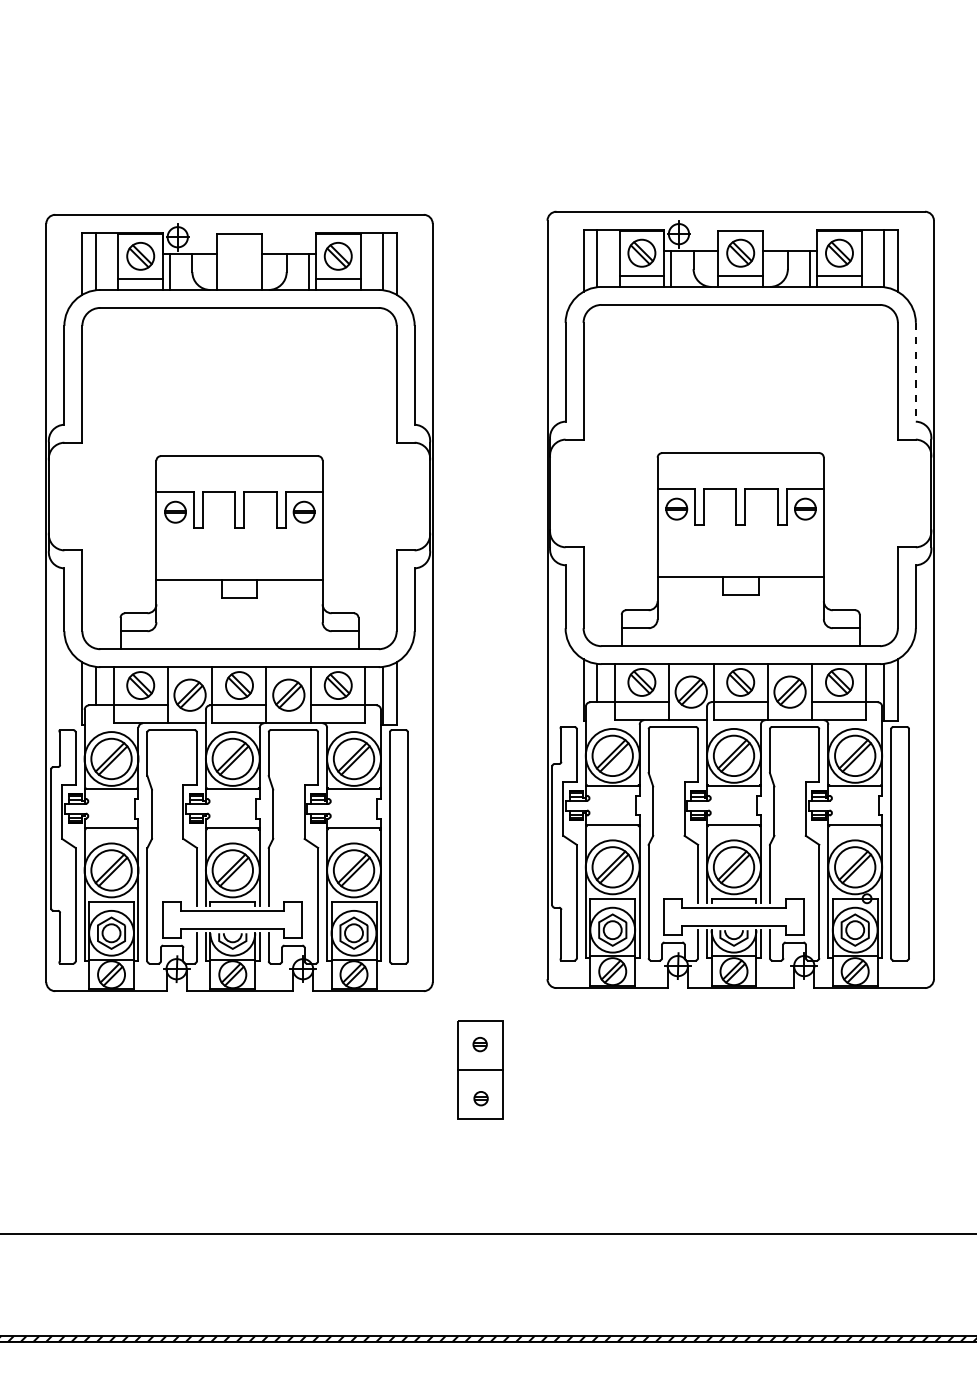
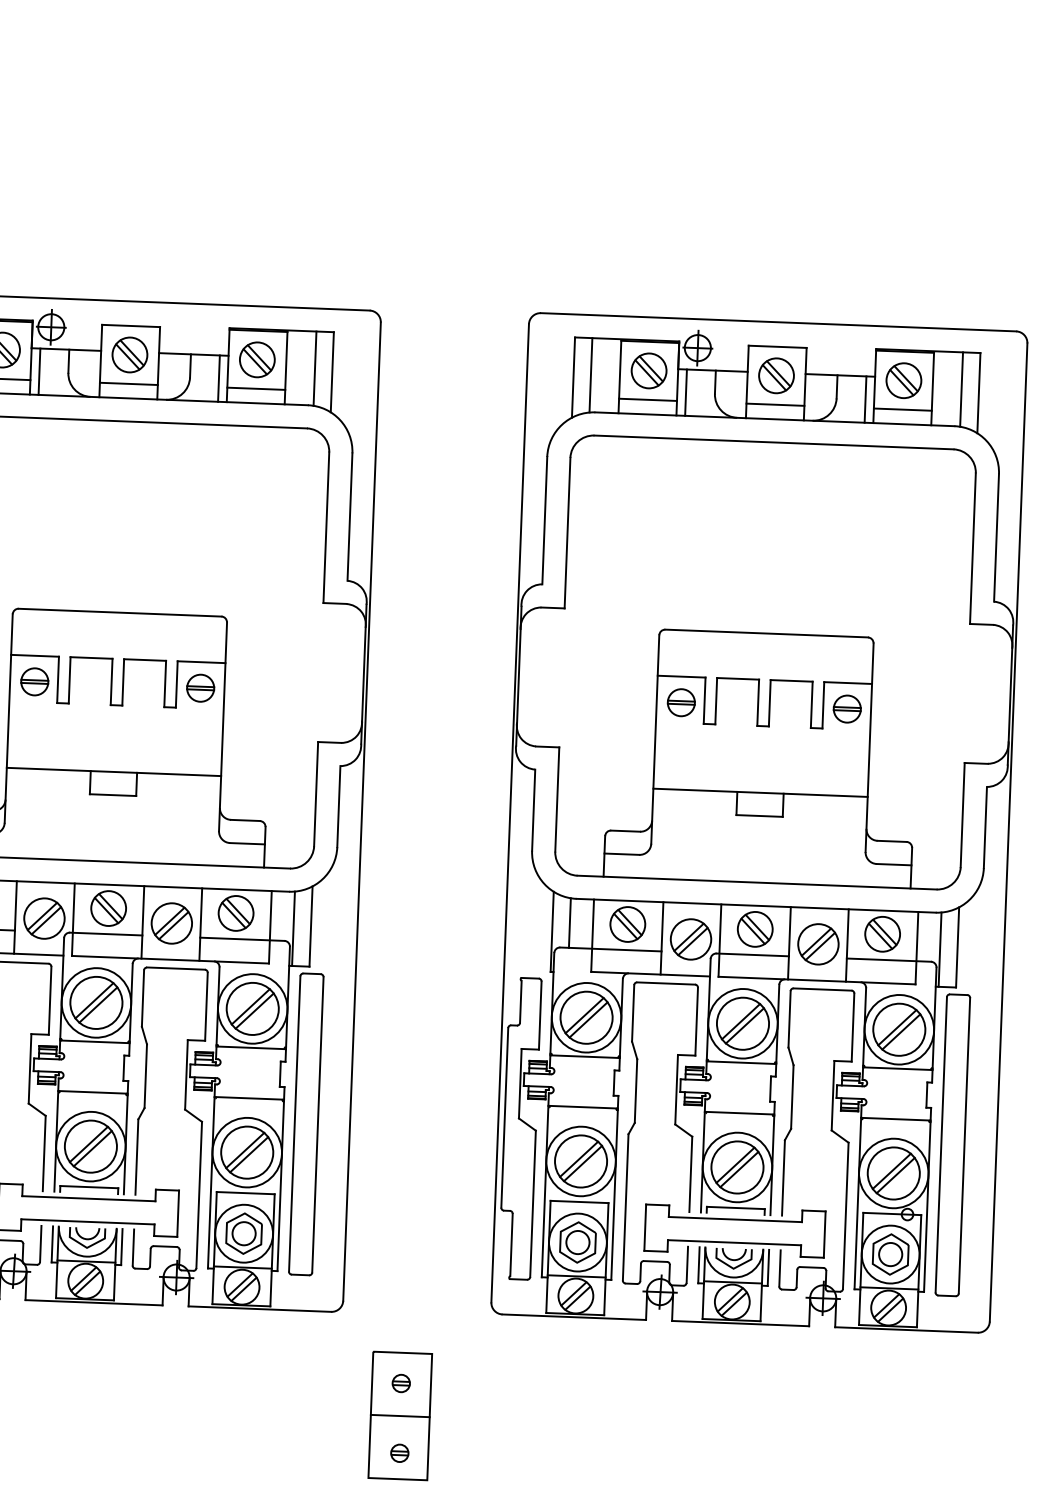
part: (239, 256) -> (129, 355), added
line: (239, 278) -> (128, 383), added
line: (915, 372) -> (996, 538), dashed -> solid

